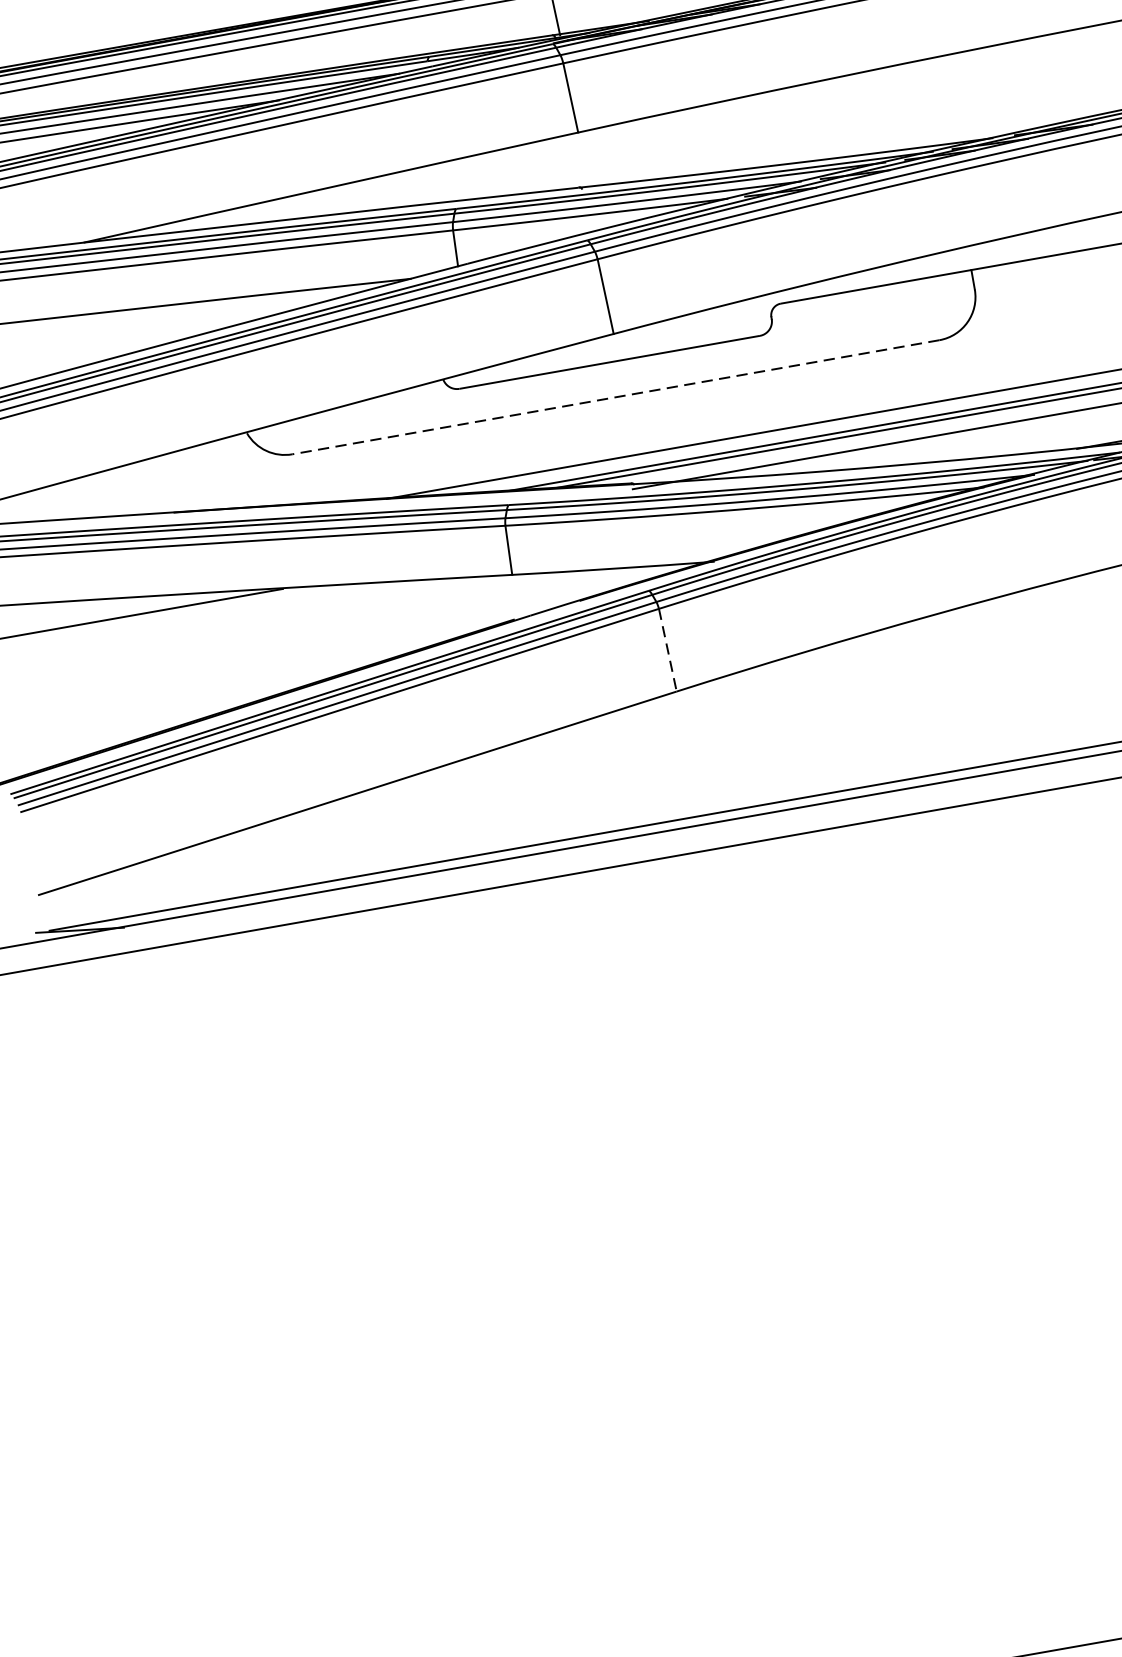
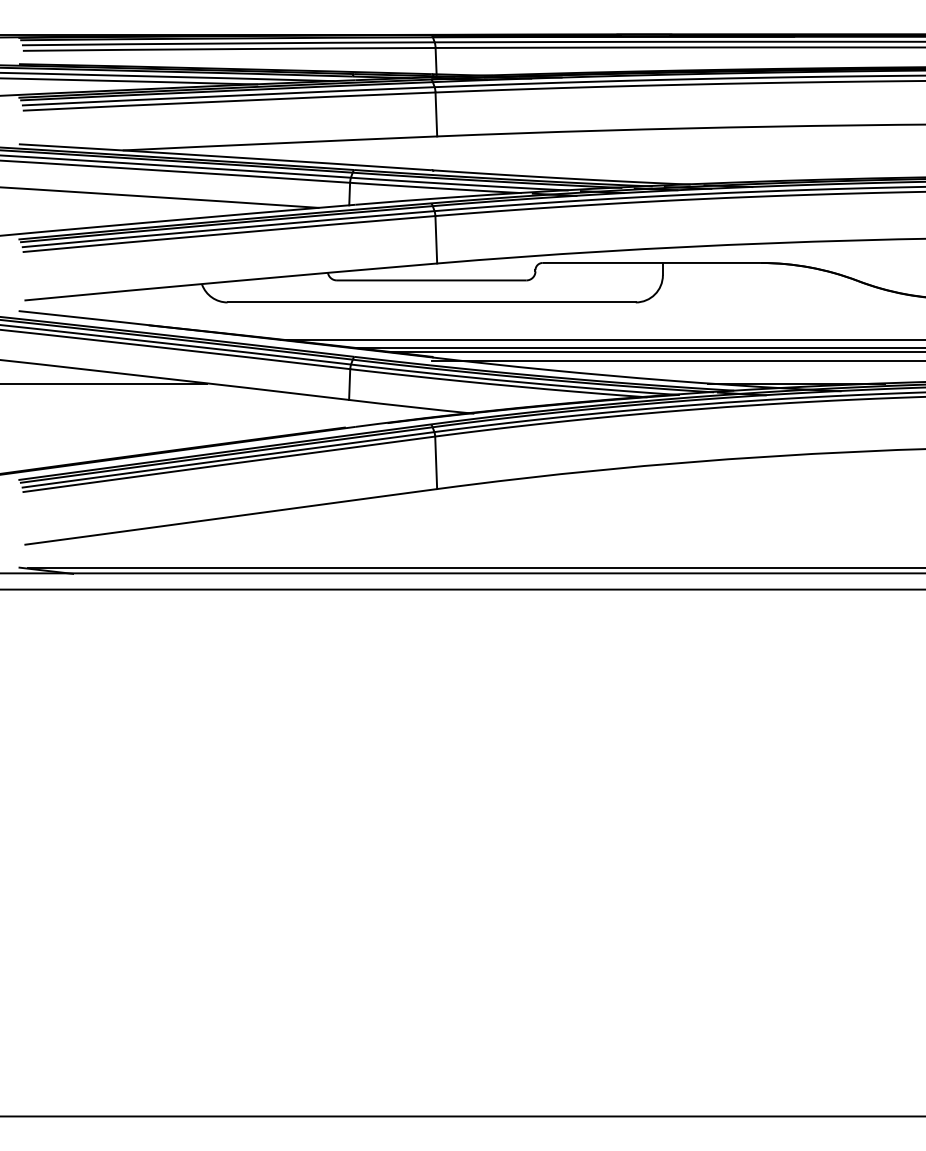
line: (615, 397) -> (431, 302), dashed -> solid
line: (668, 651) -> (436, 463), dashed -> solid

